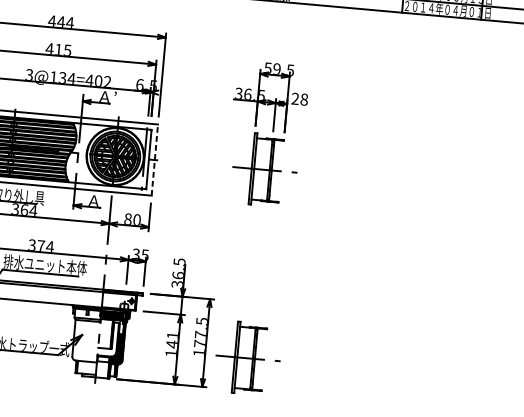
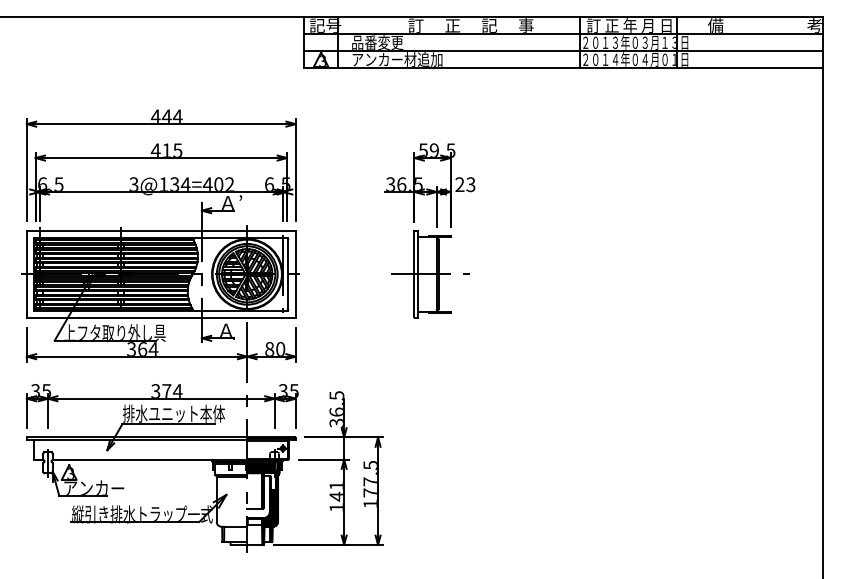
text: (303, 99) -> (470, 184), 28 -> 23
line: (154, 160) -> (295, 274), dashed -> solid
part: (247, 358) -> (430, 505), removed

